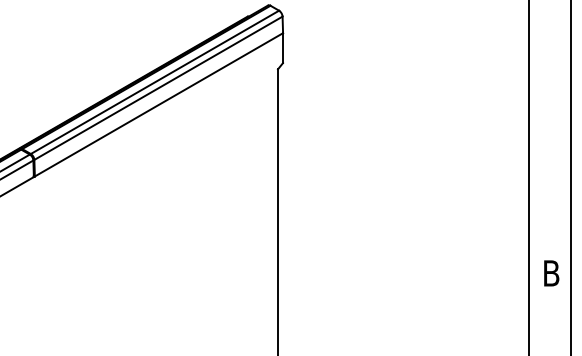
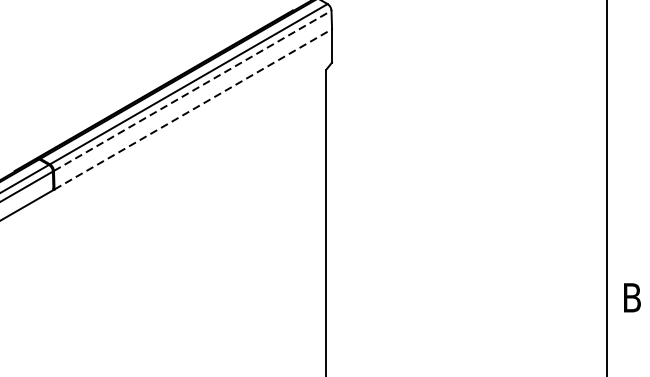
line: (158, 88) -> (192, 91), solid -> dashed
line: (159, 104) -> (193, 108), solid -> dashed

